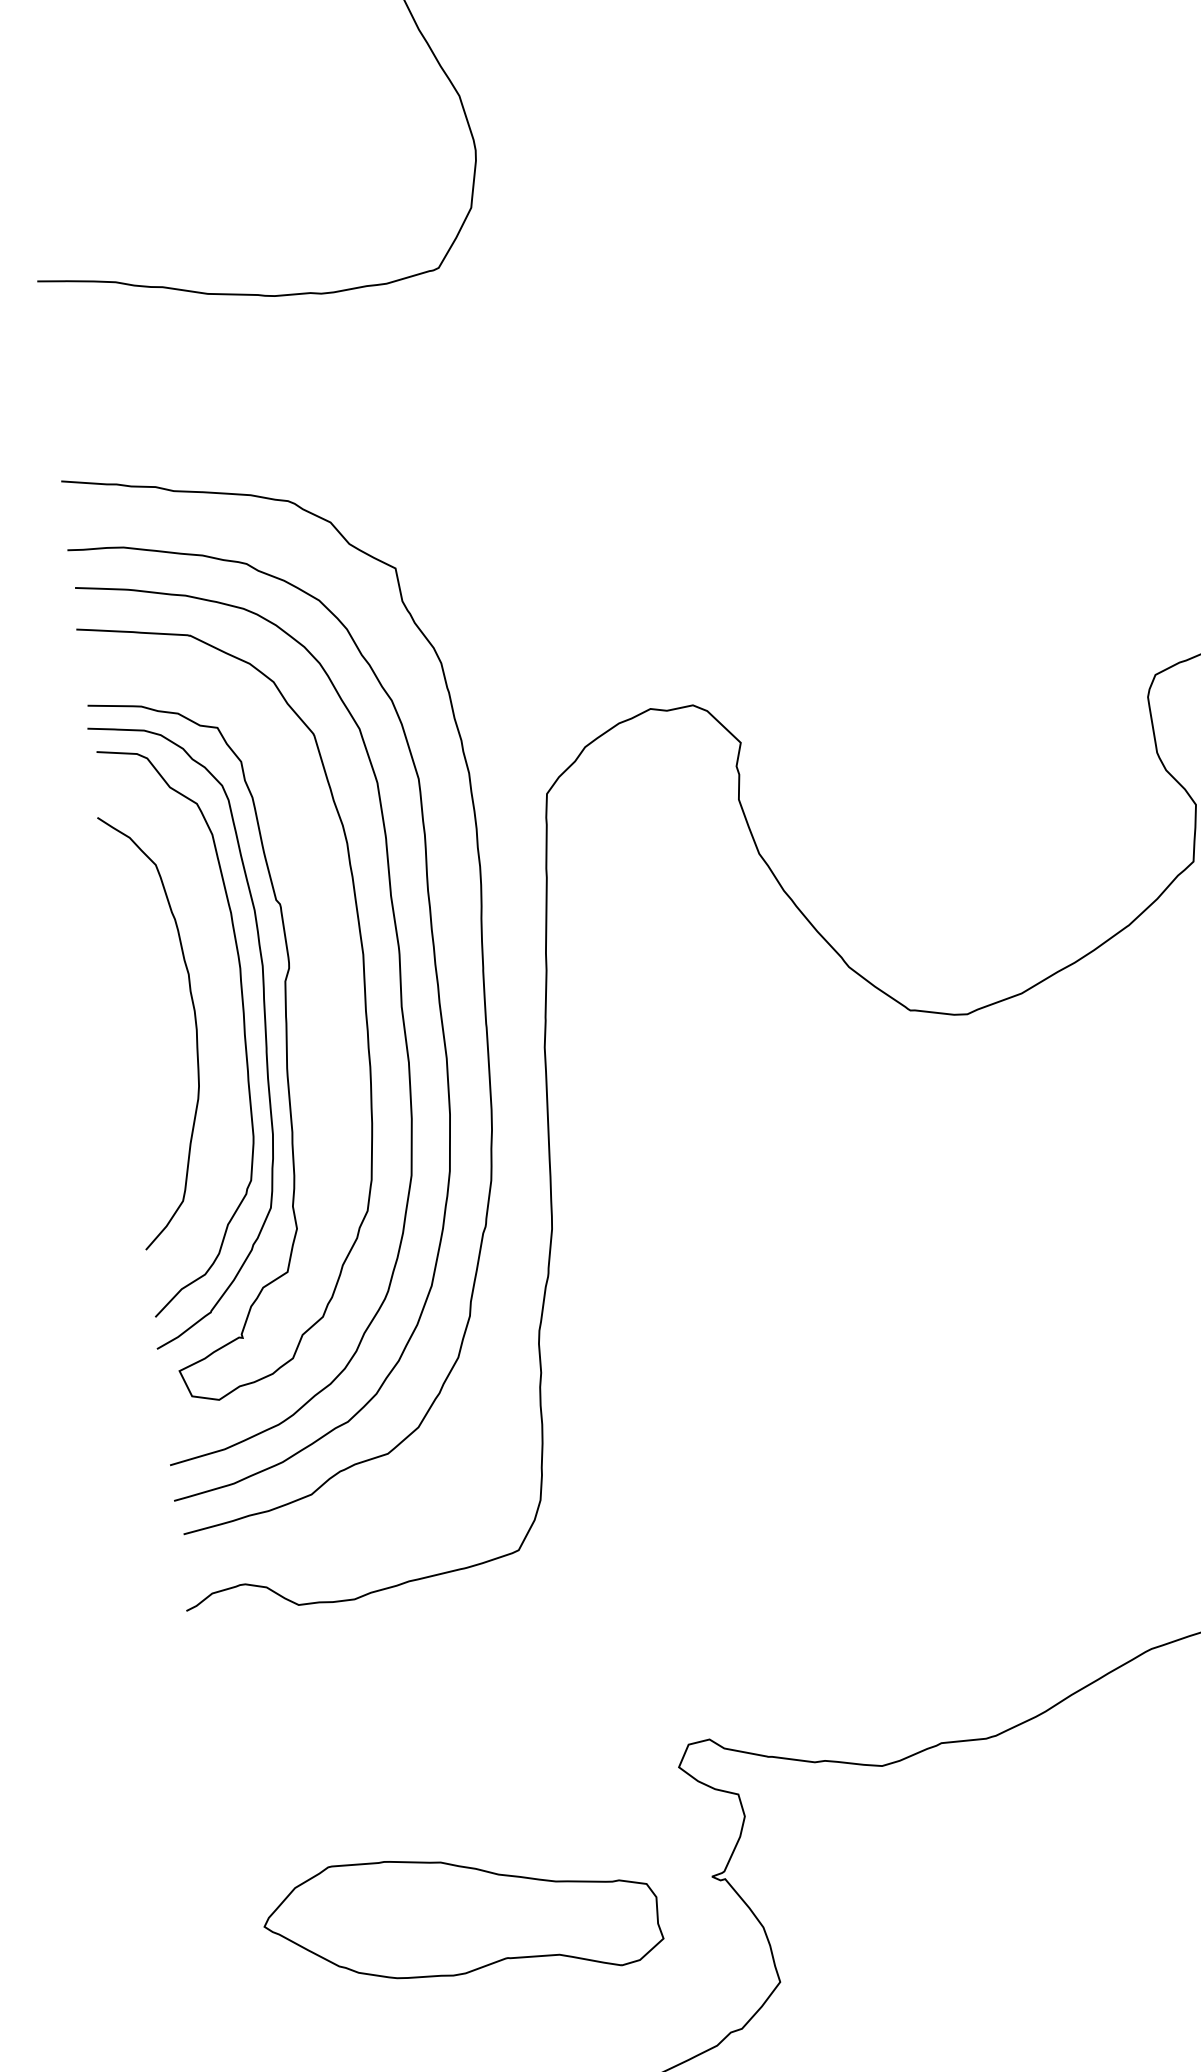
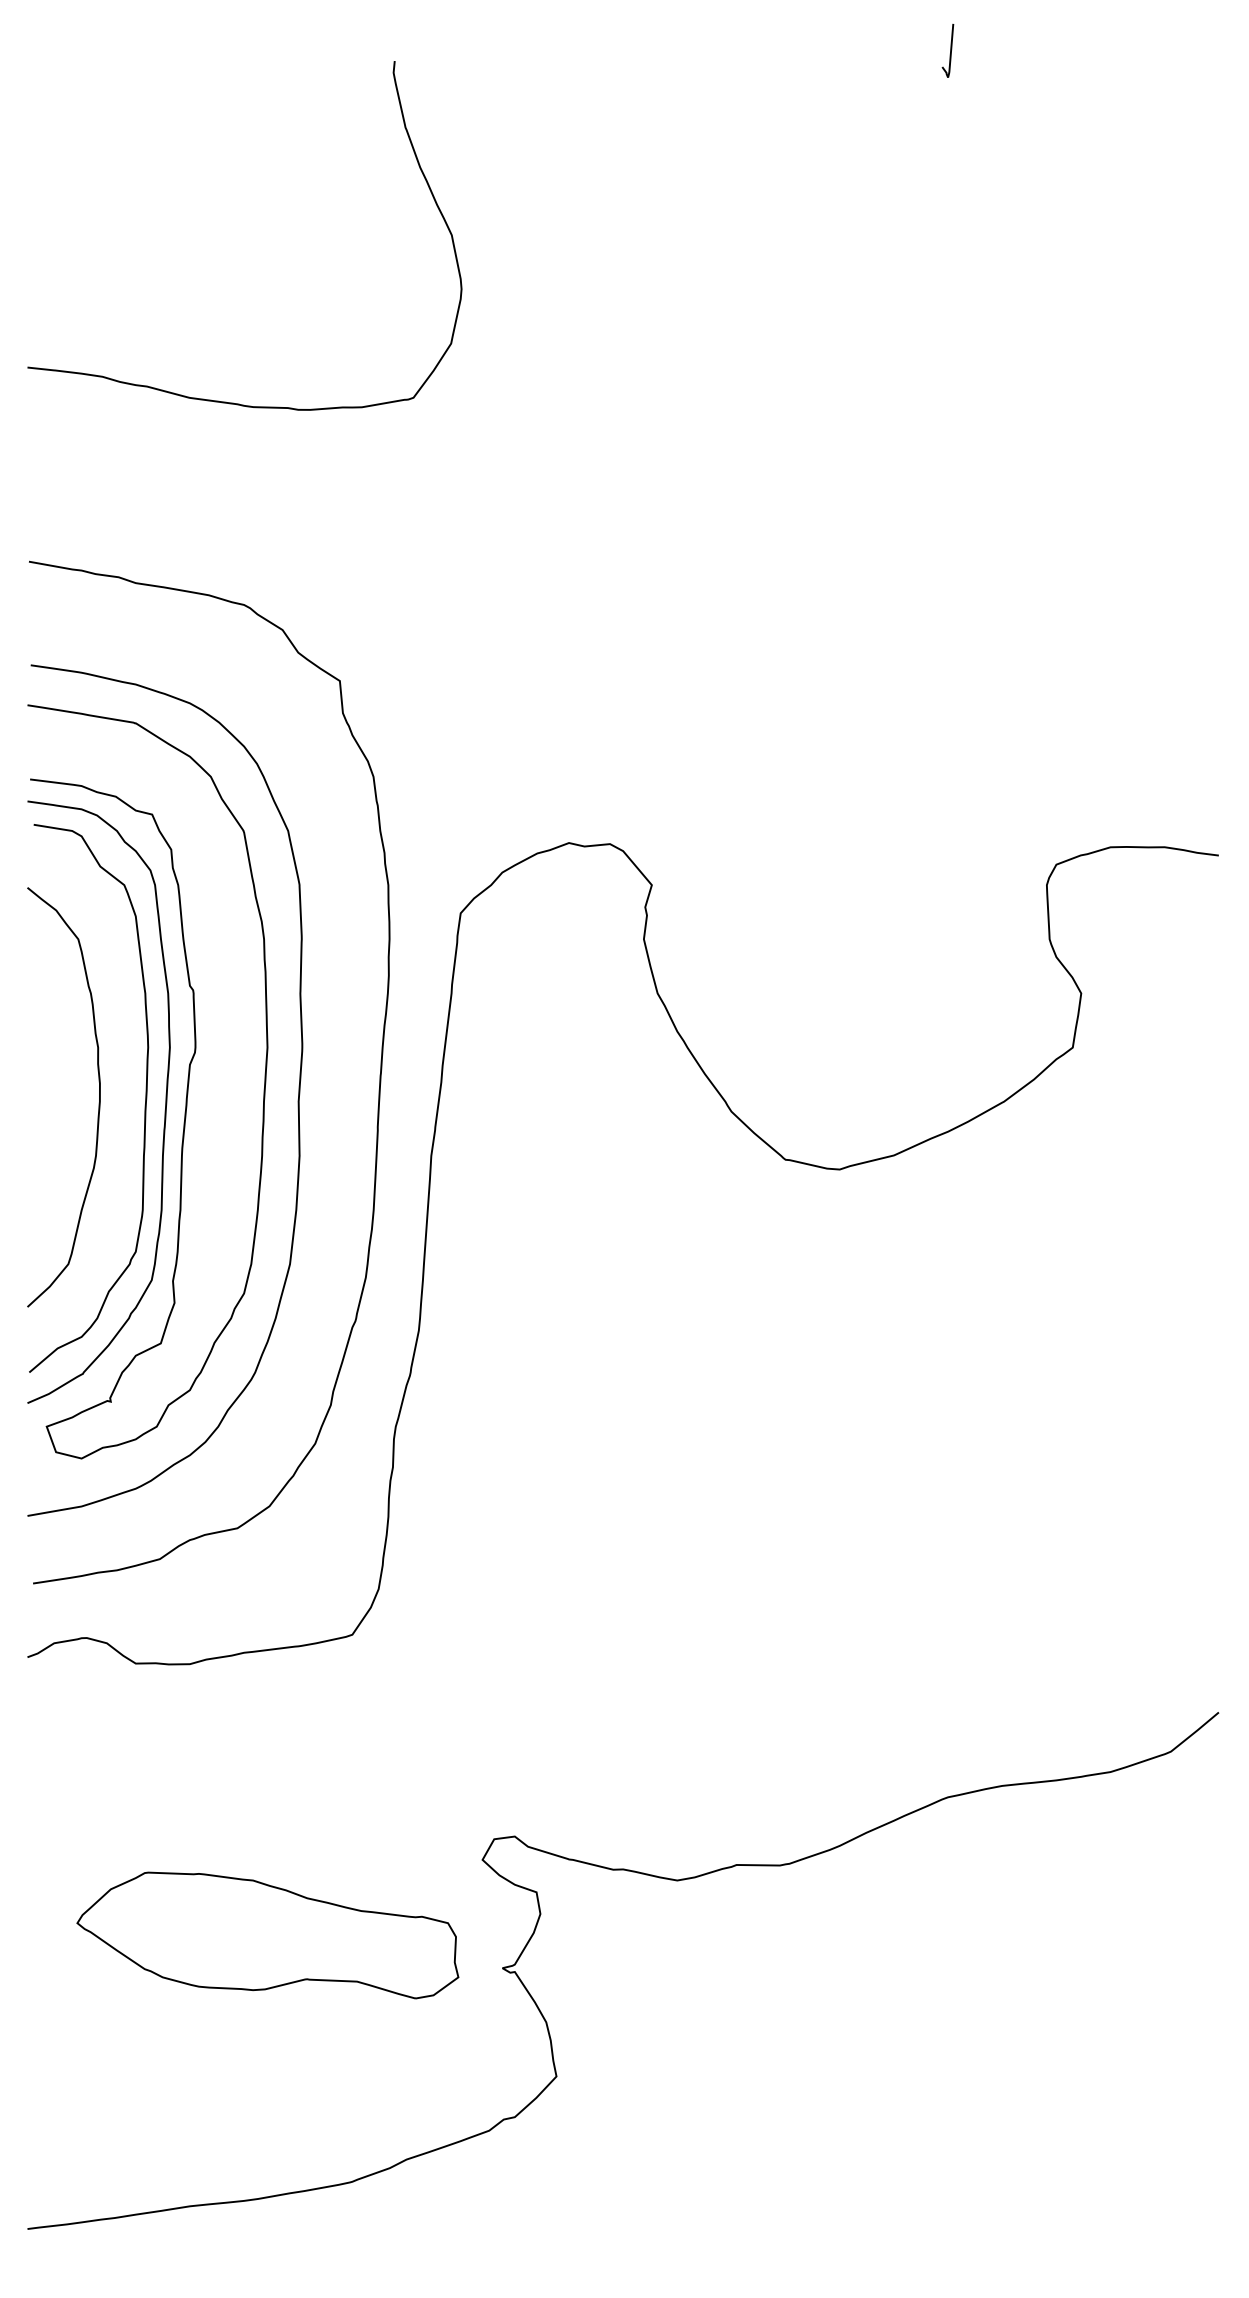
curve: (437, 990) -> (334, 1089), removed
part: (461, 1917) -> (267, 1935), moved

